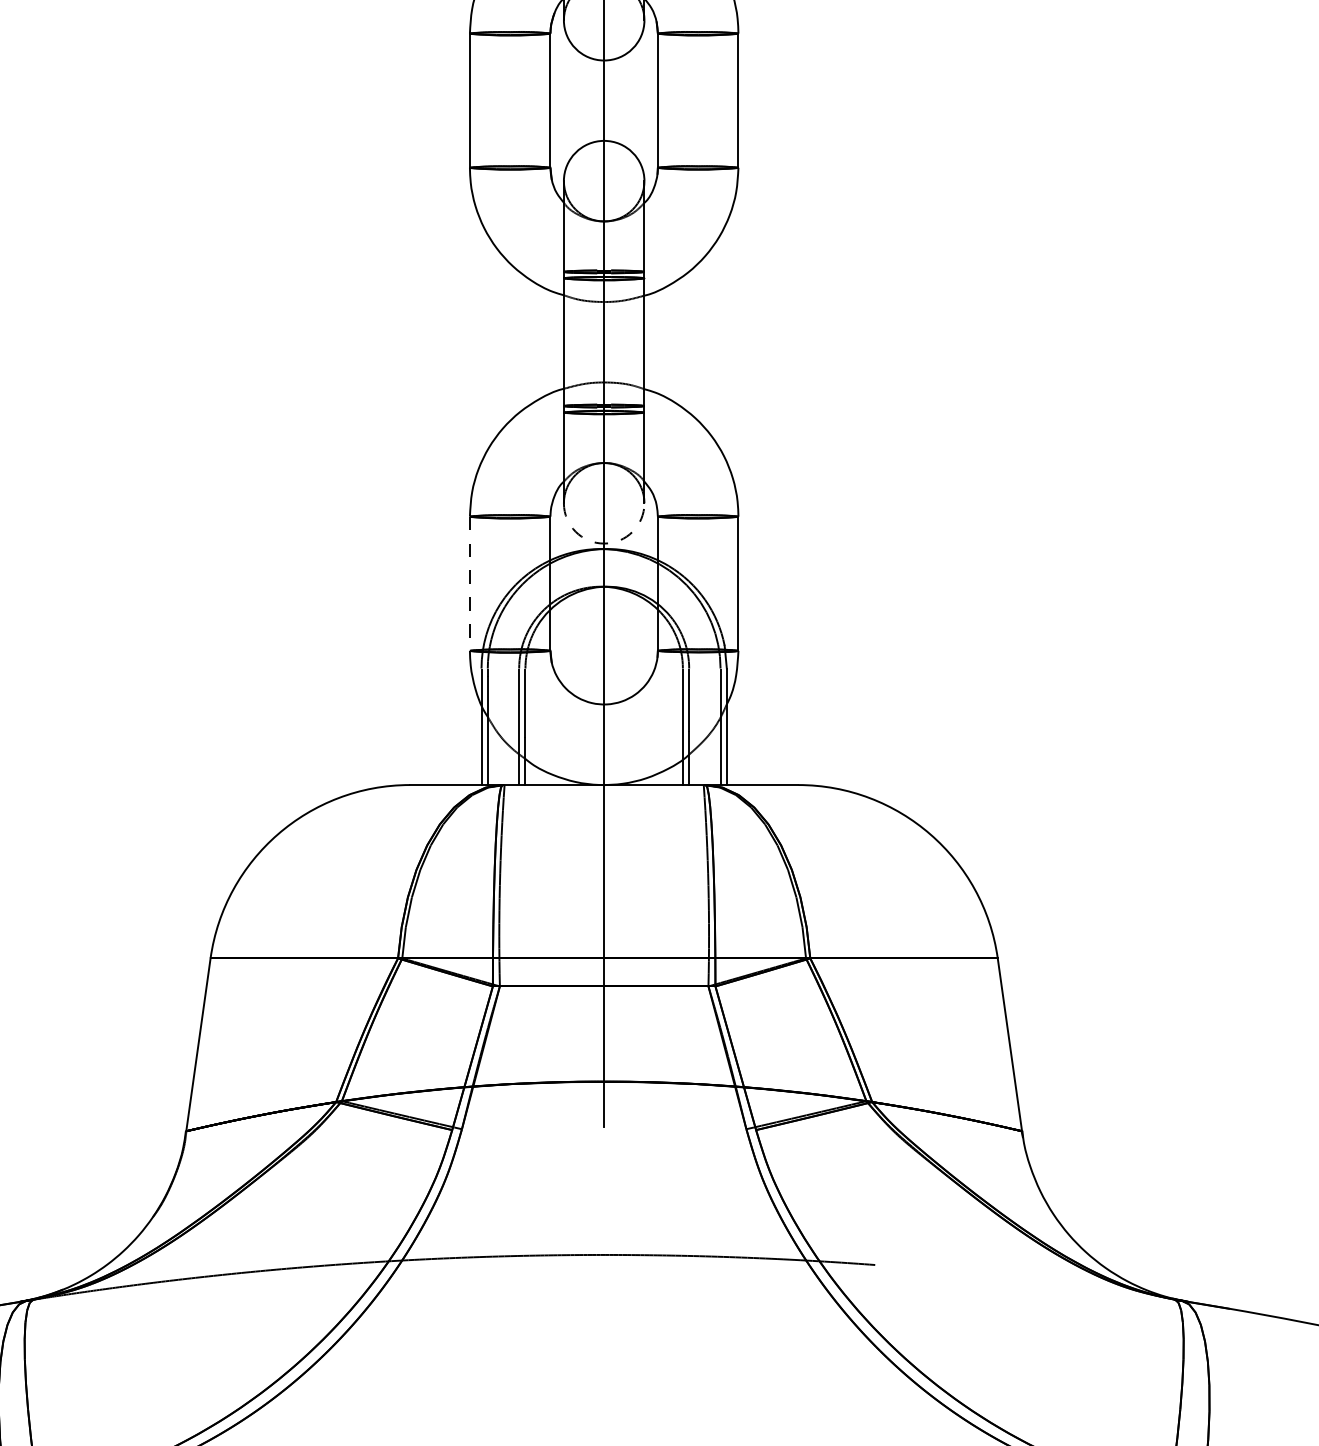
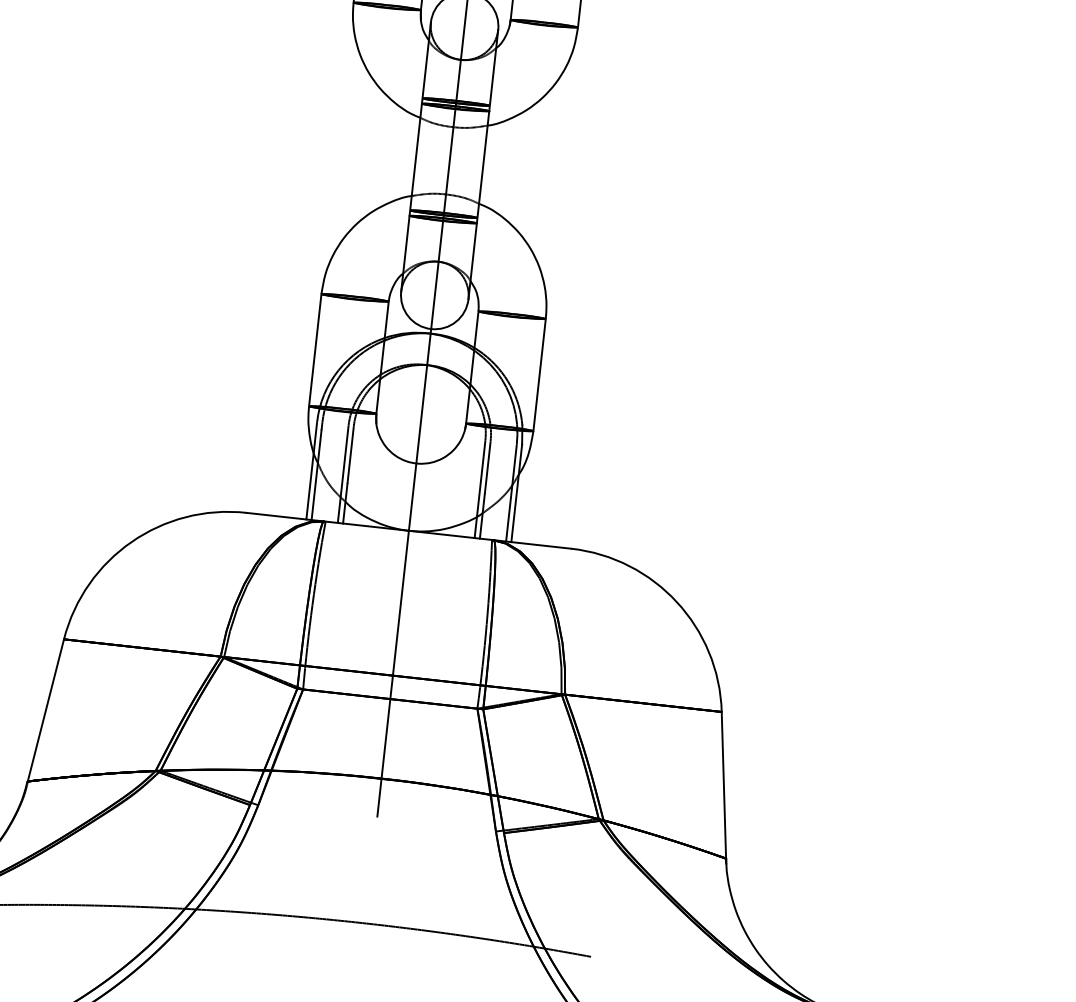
arc: (604, 543) -> (431, 329), dashed -> solid
line: (469, 584) -> (314, 350), dashed -> solid

